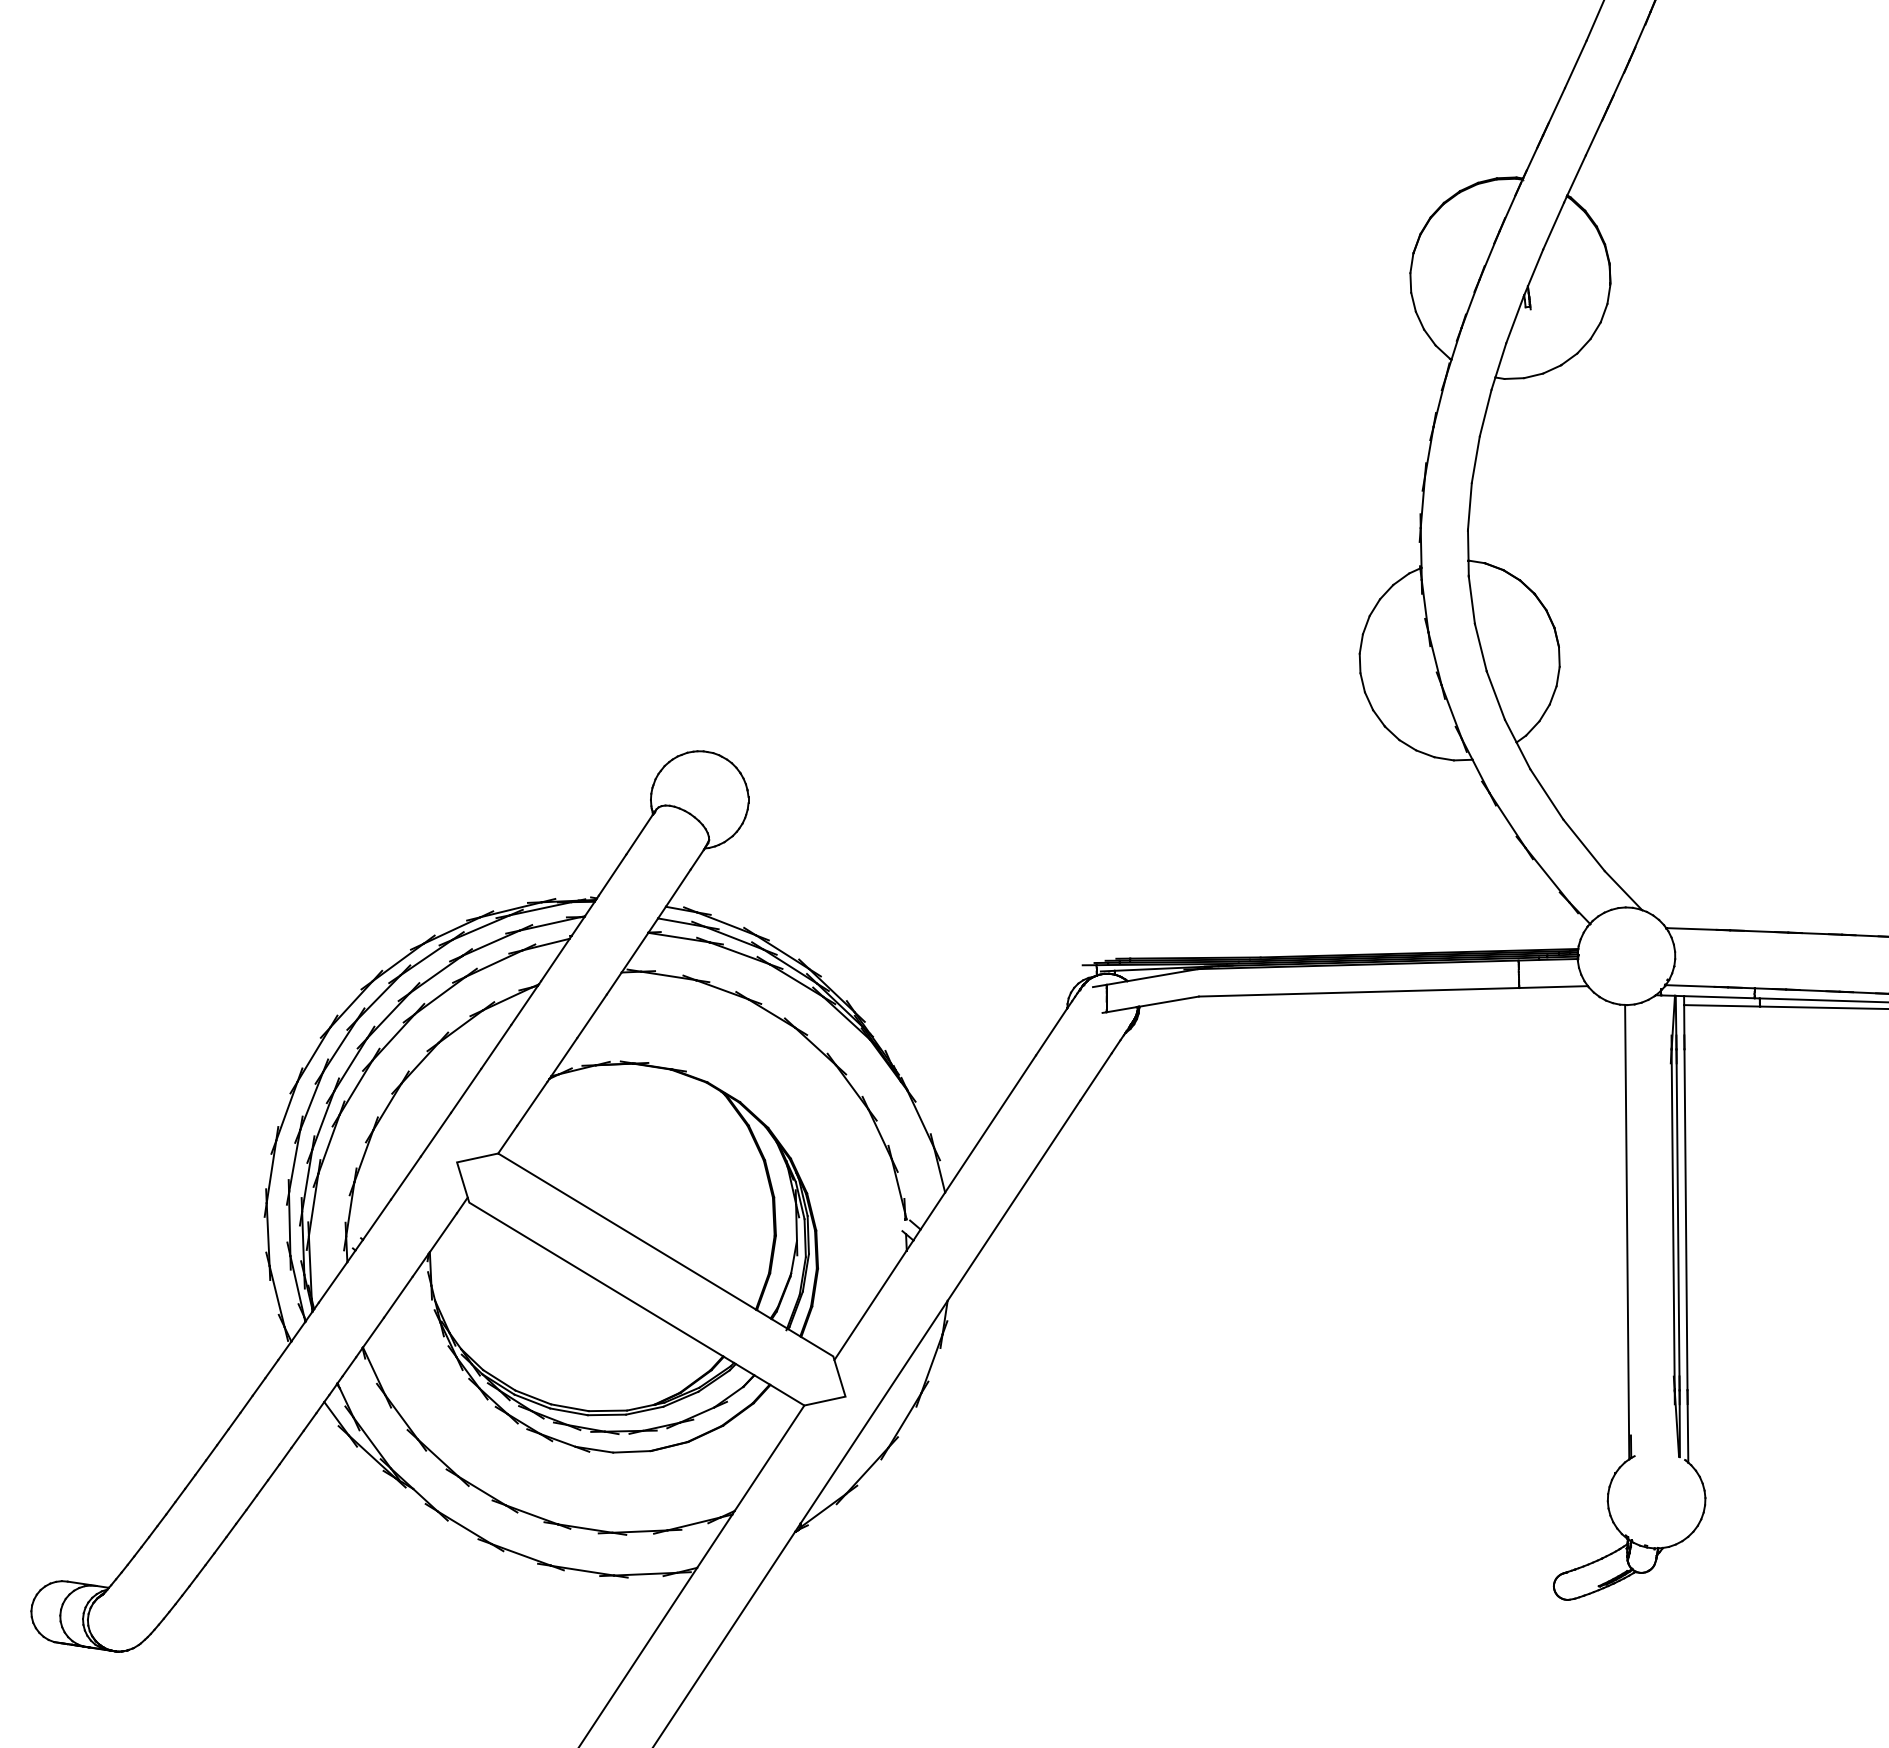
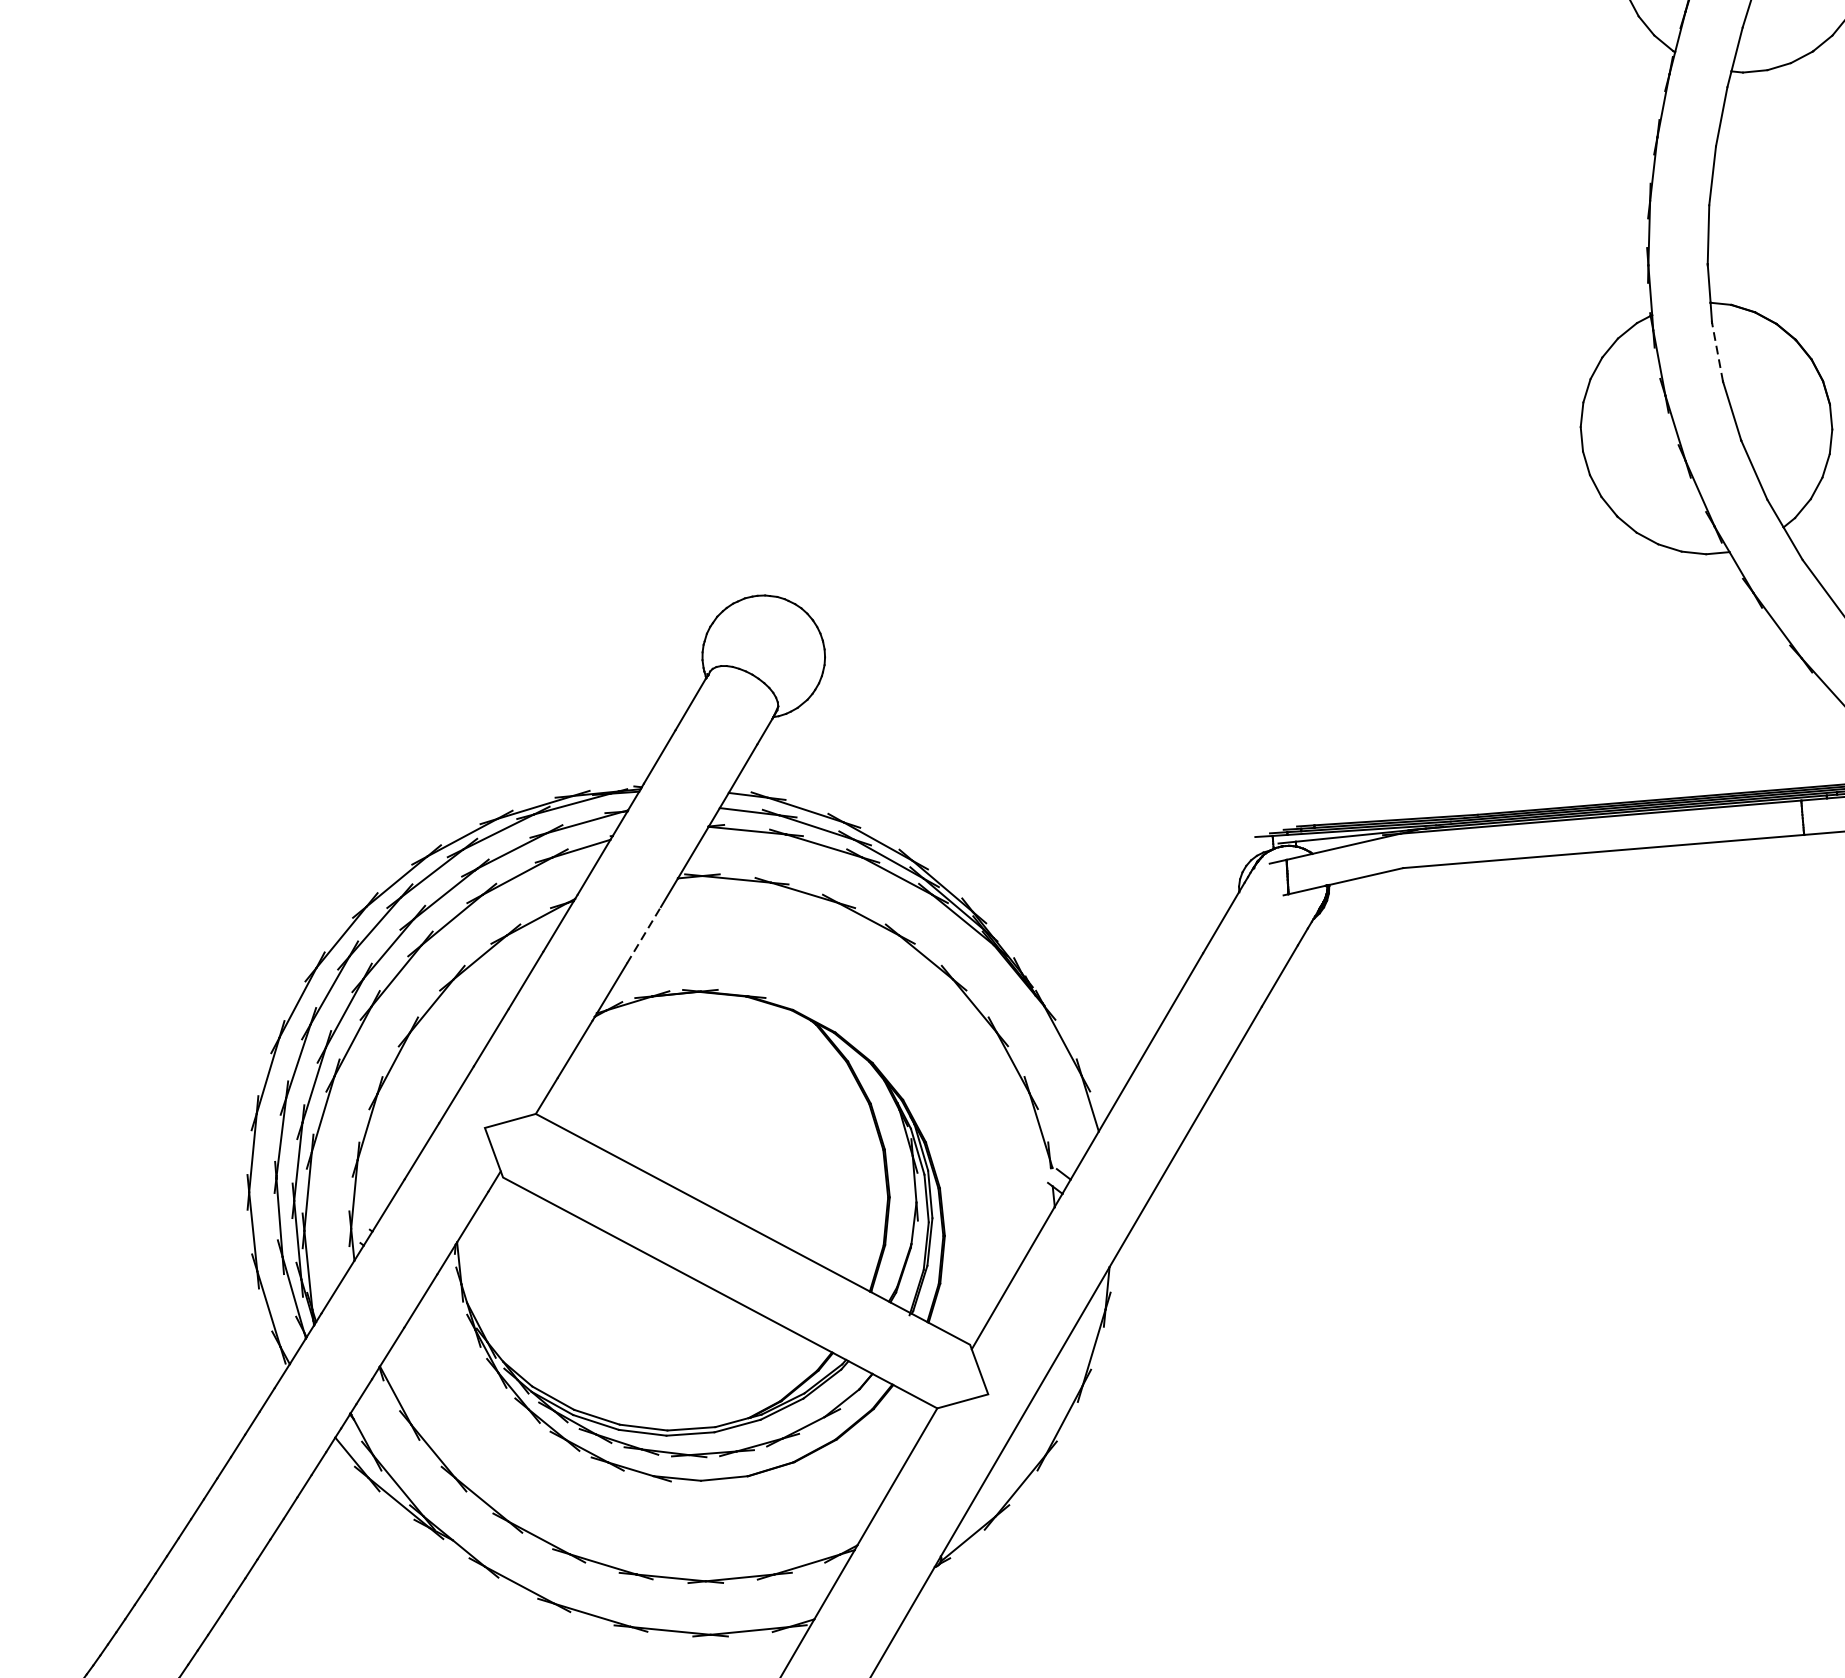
line: (1471, 600) -> (1717, 352), solid -> dashed
line: (592, 1015) -> (644, 934), solid -> dashed

